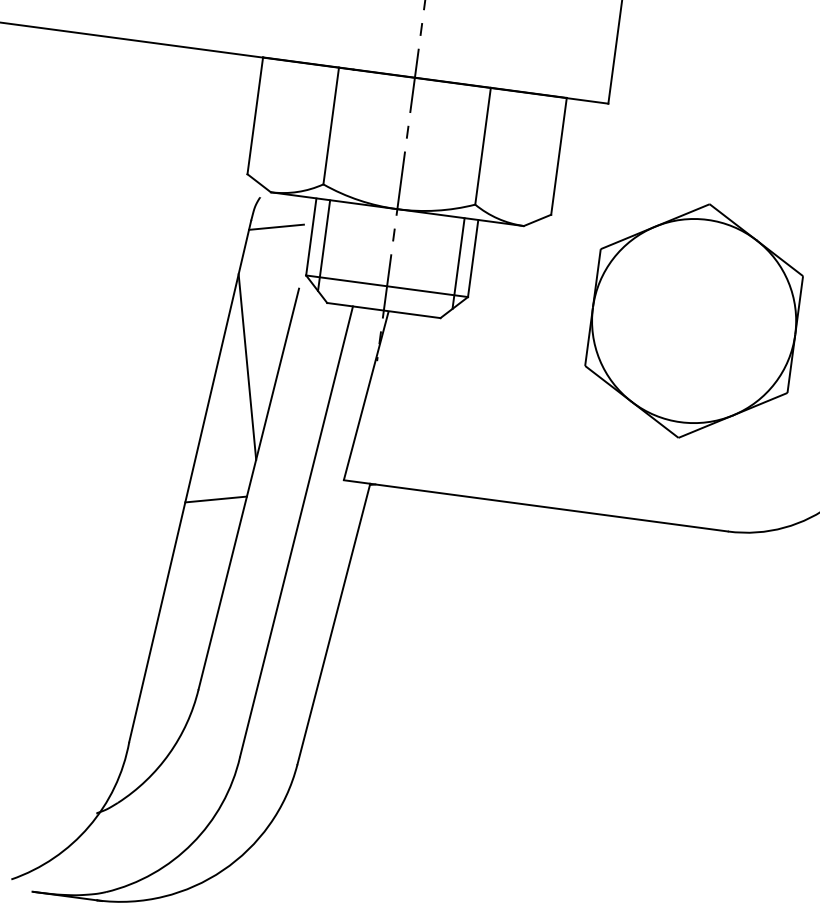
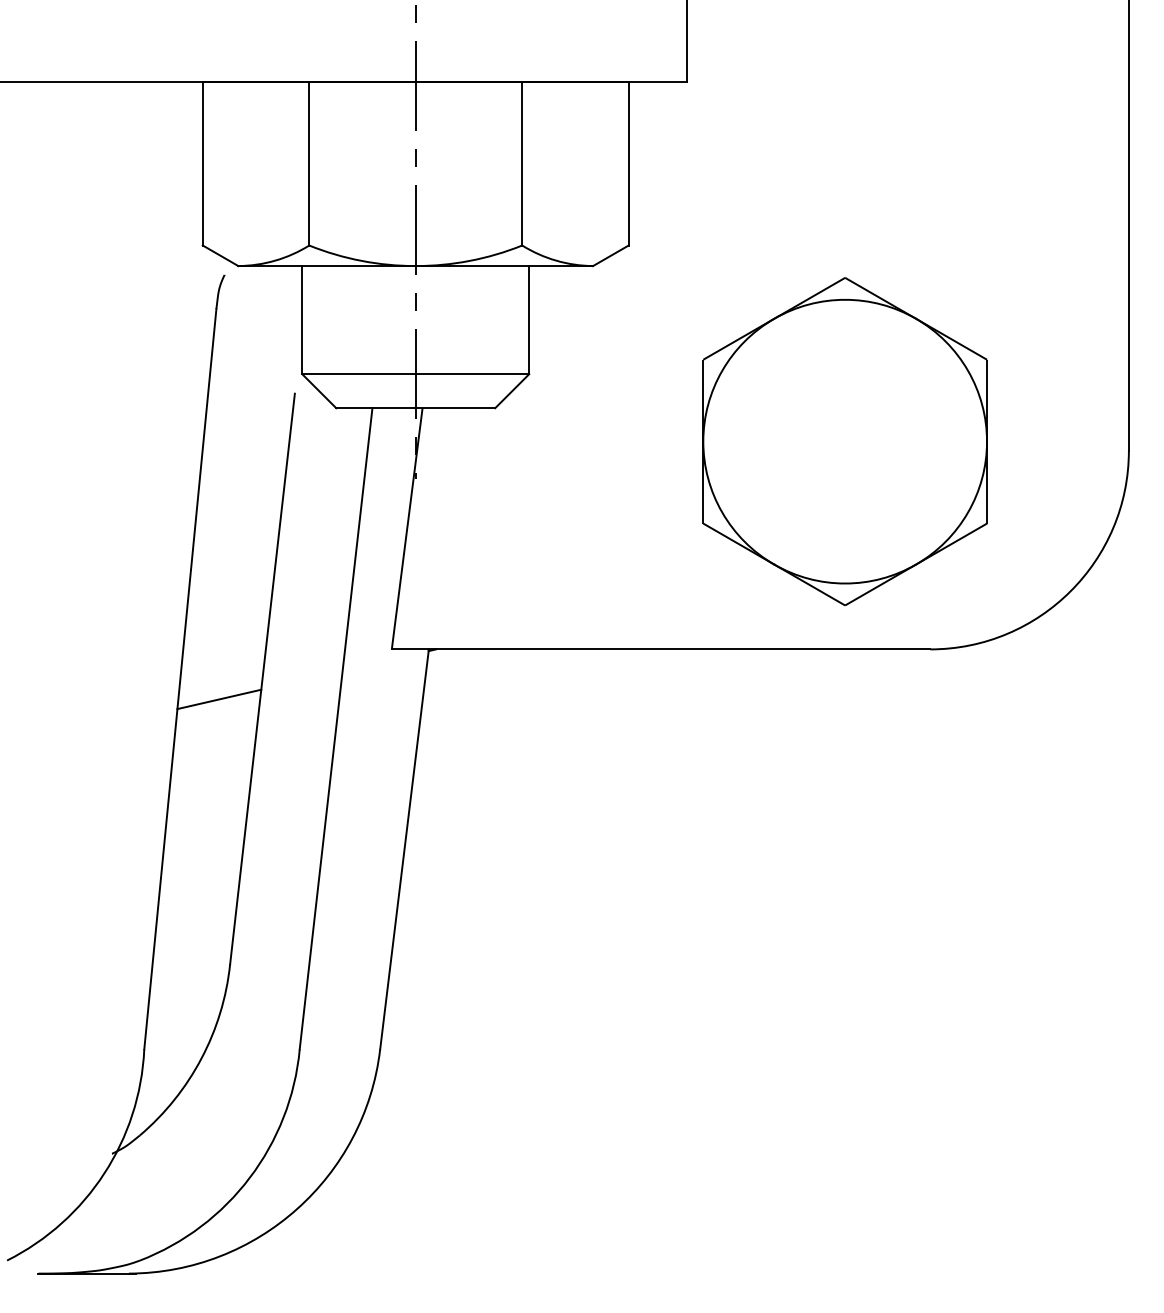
line: (276, 226) -> (252, 312), removed
line: (324, 245) -> (321, 329), removed
line: (458, 263) -> (510, 329), removed
part: (693, 320) -> (844, 441), moved
line: (247, 366) -> (238, 510), removed

